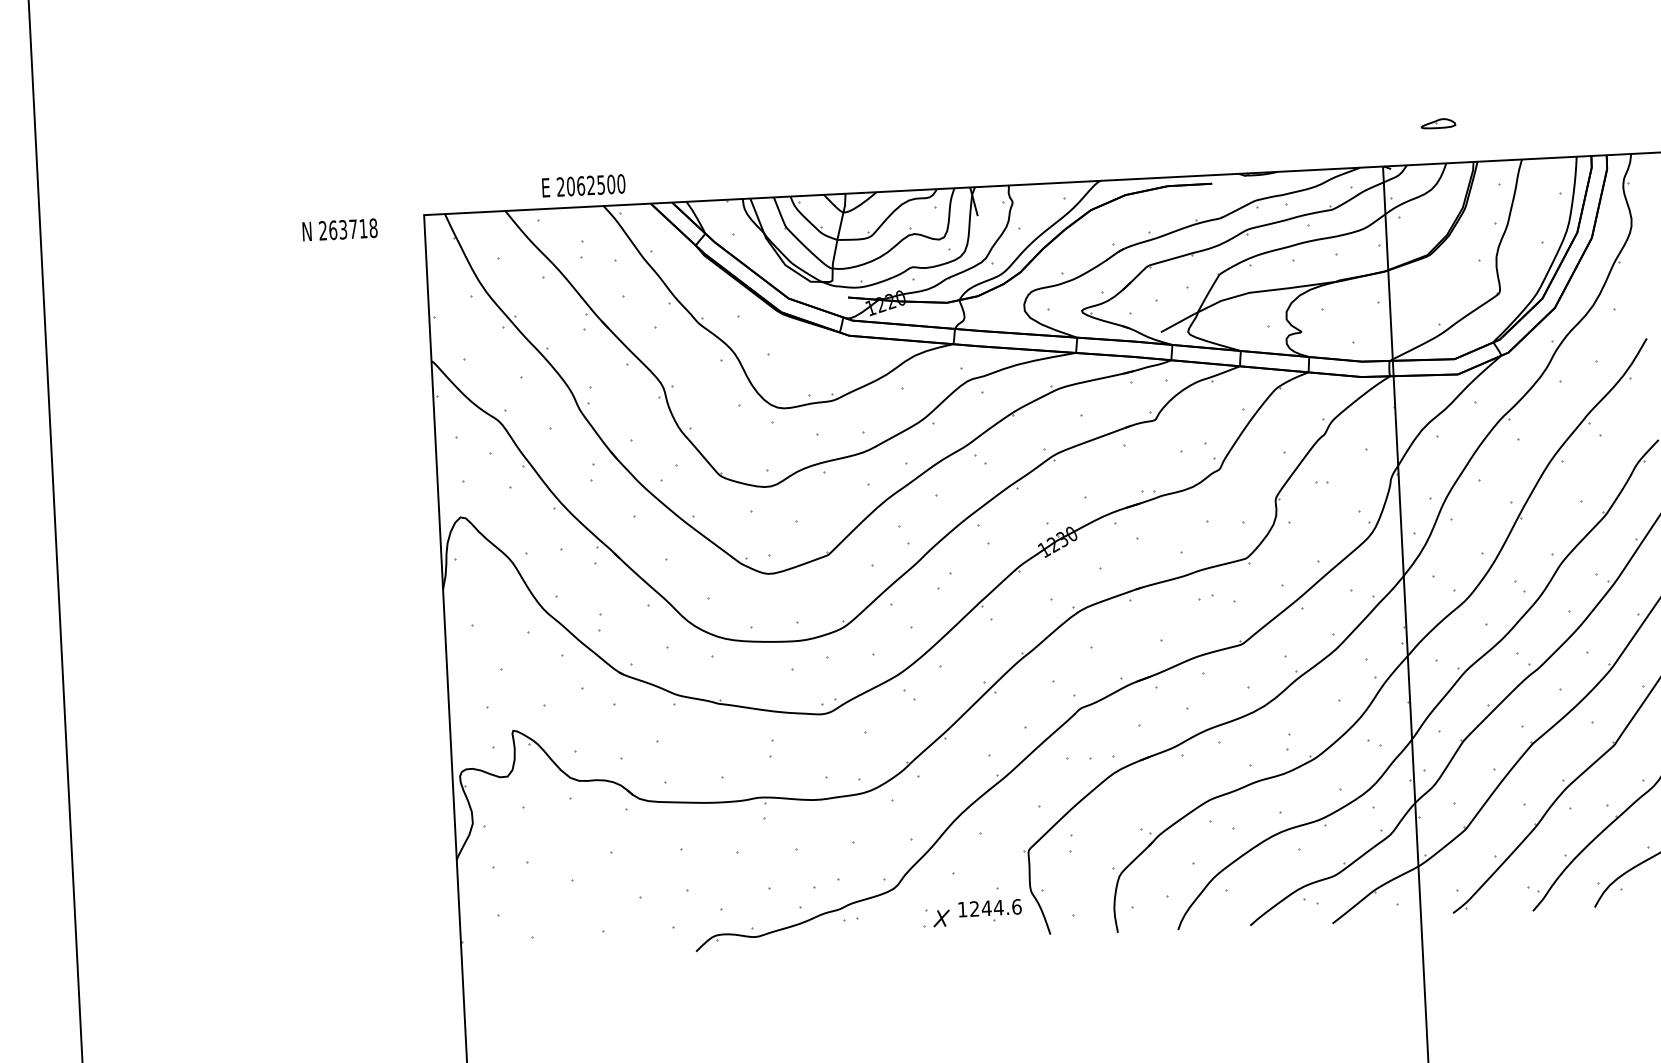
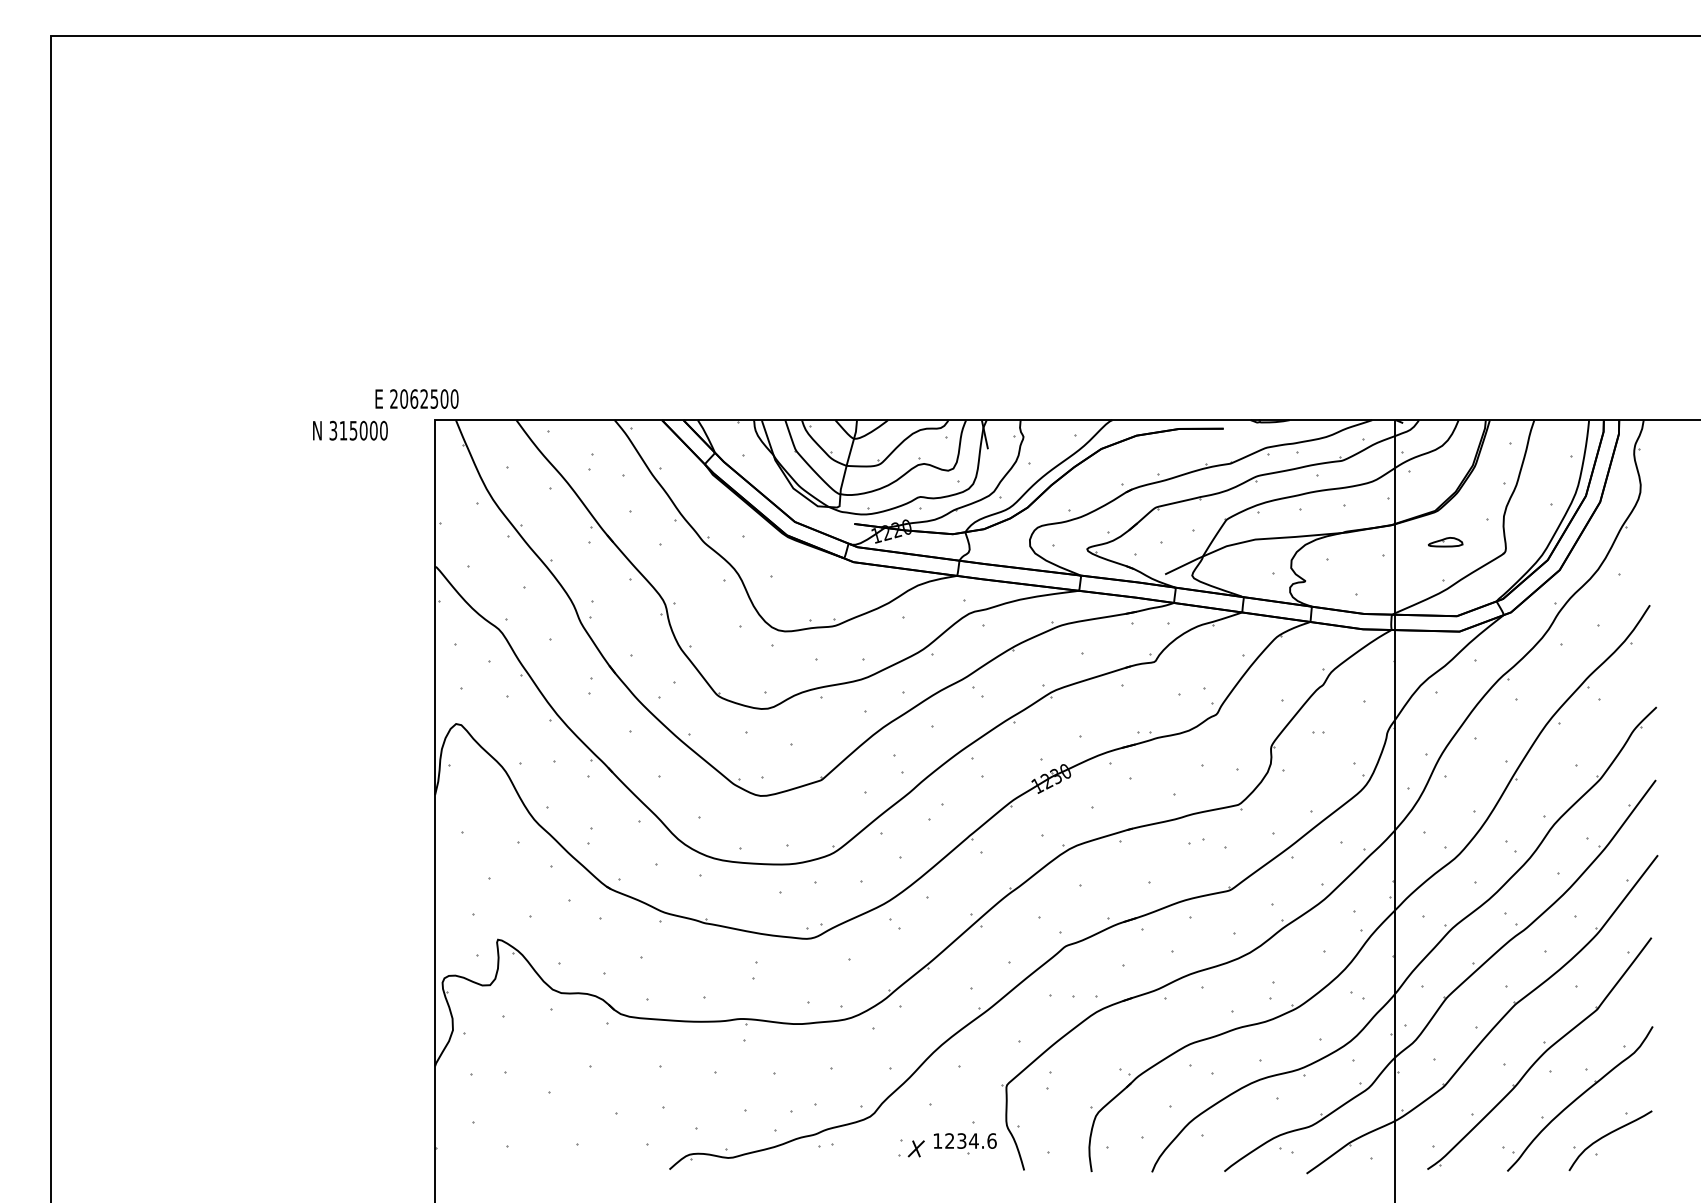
part: (1438, 124) -> (1445, 542), moved
text: (583, 185) -> (416, 398), moved
text: (348, 229) -> (358, 430), 263718 -> 315000
text: (986, 907) -> (961, 1140), 1244.6 -> 1234.6

